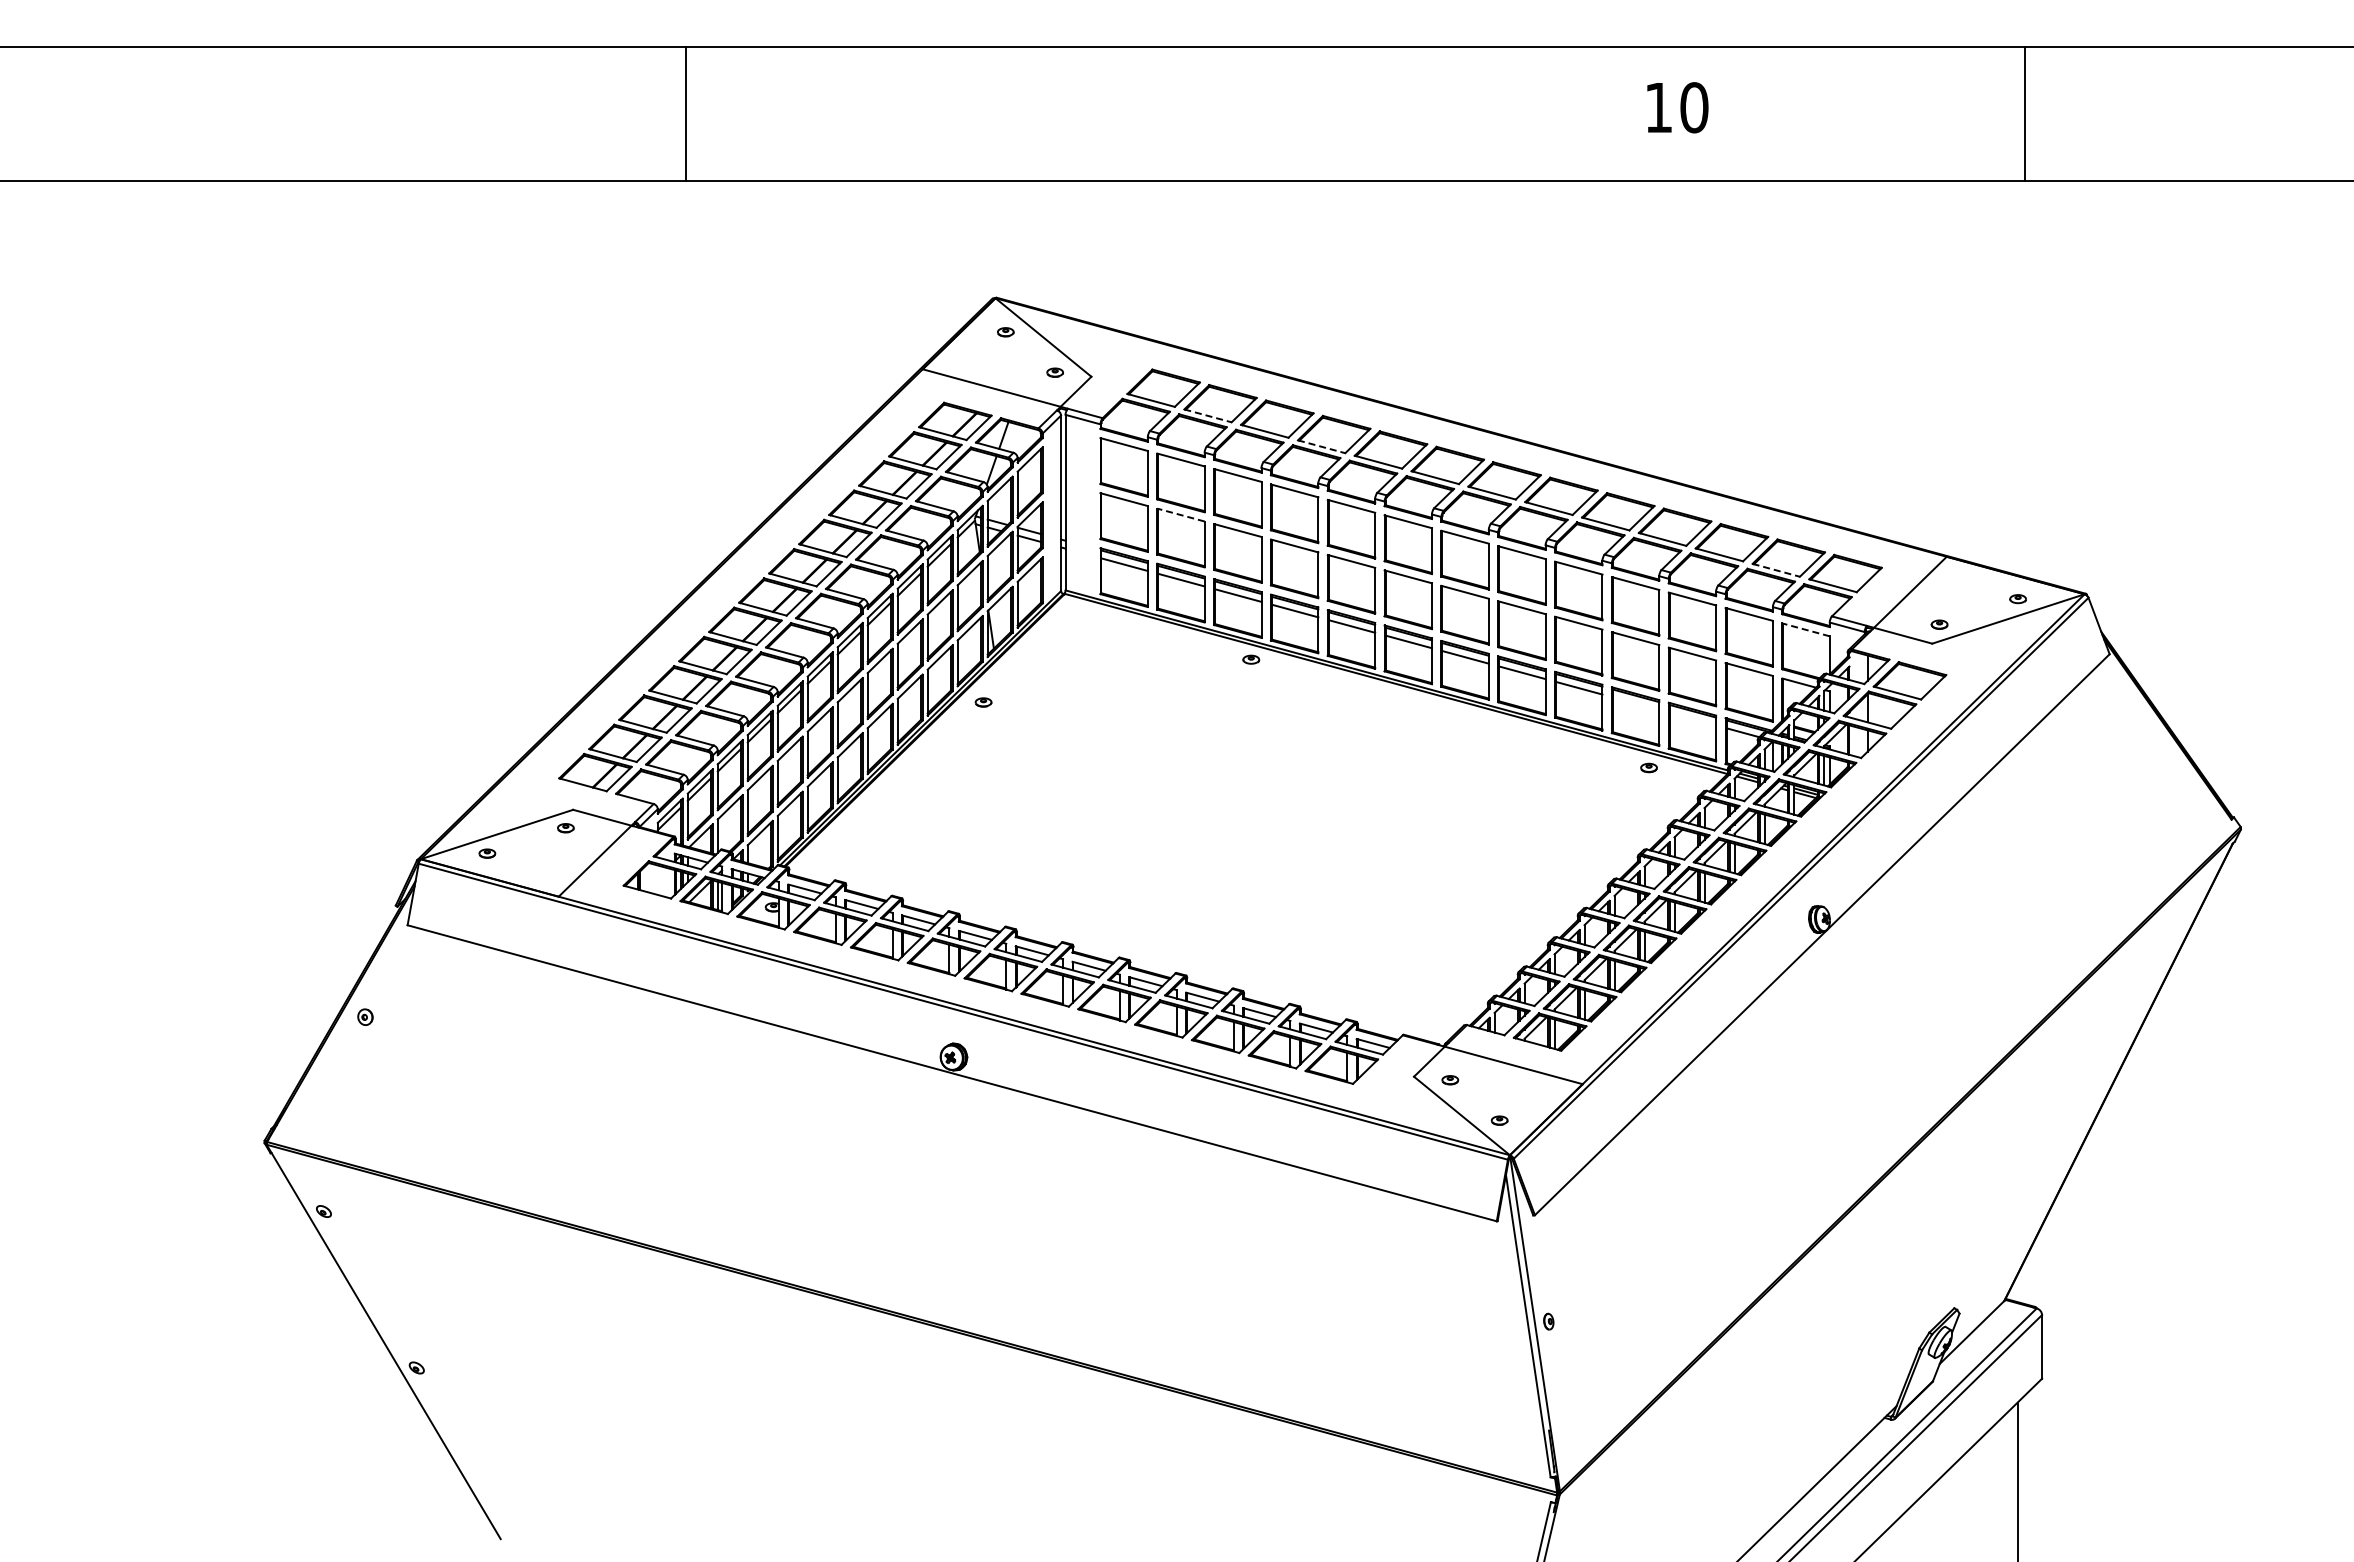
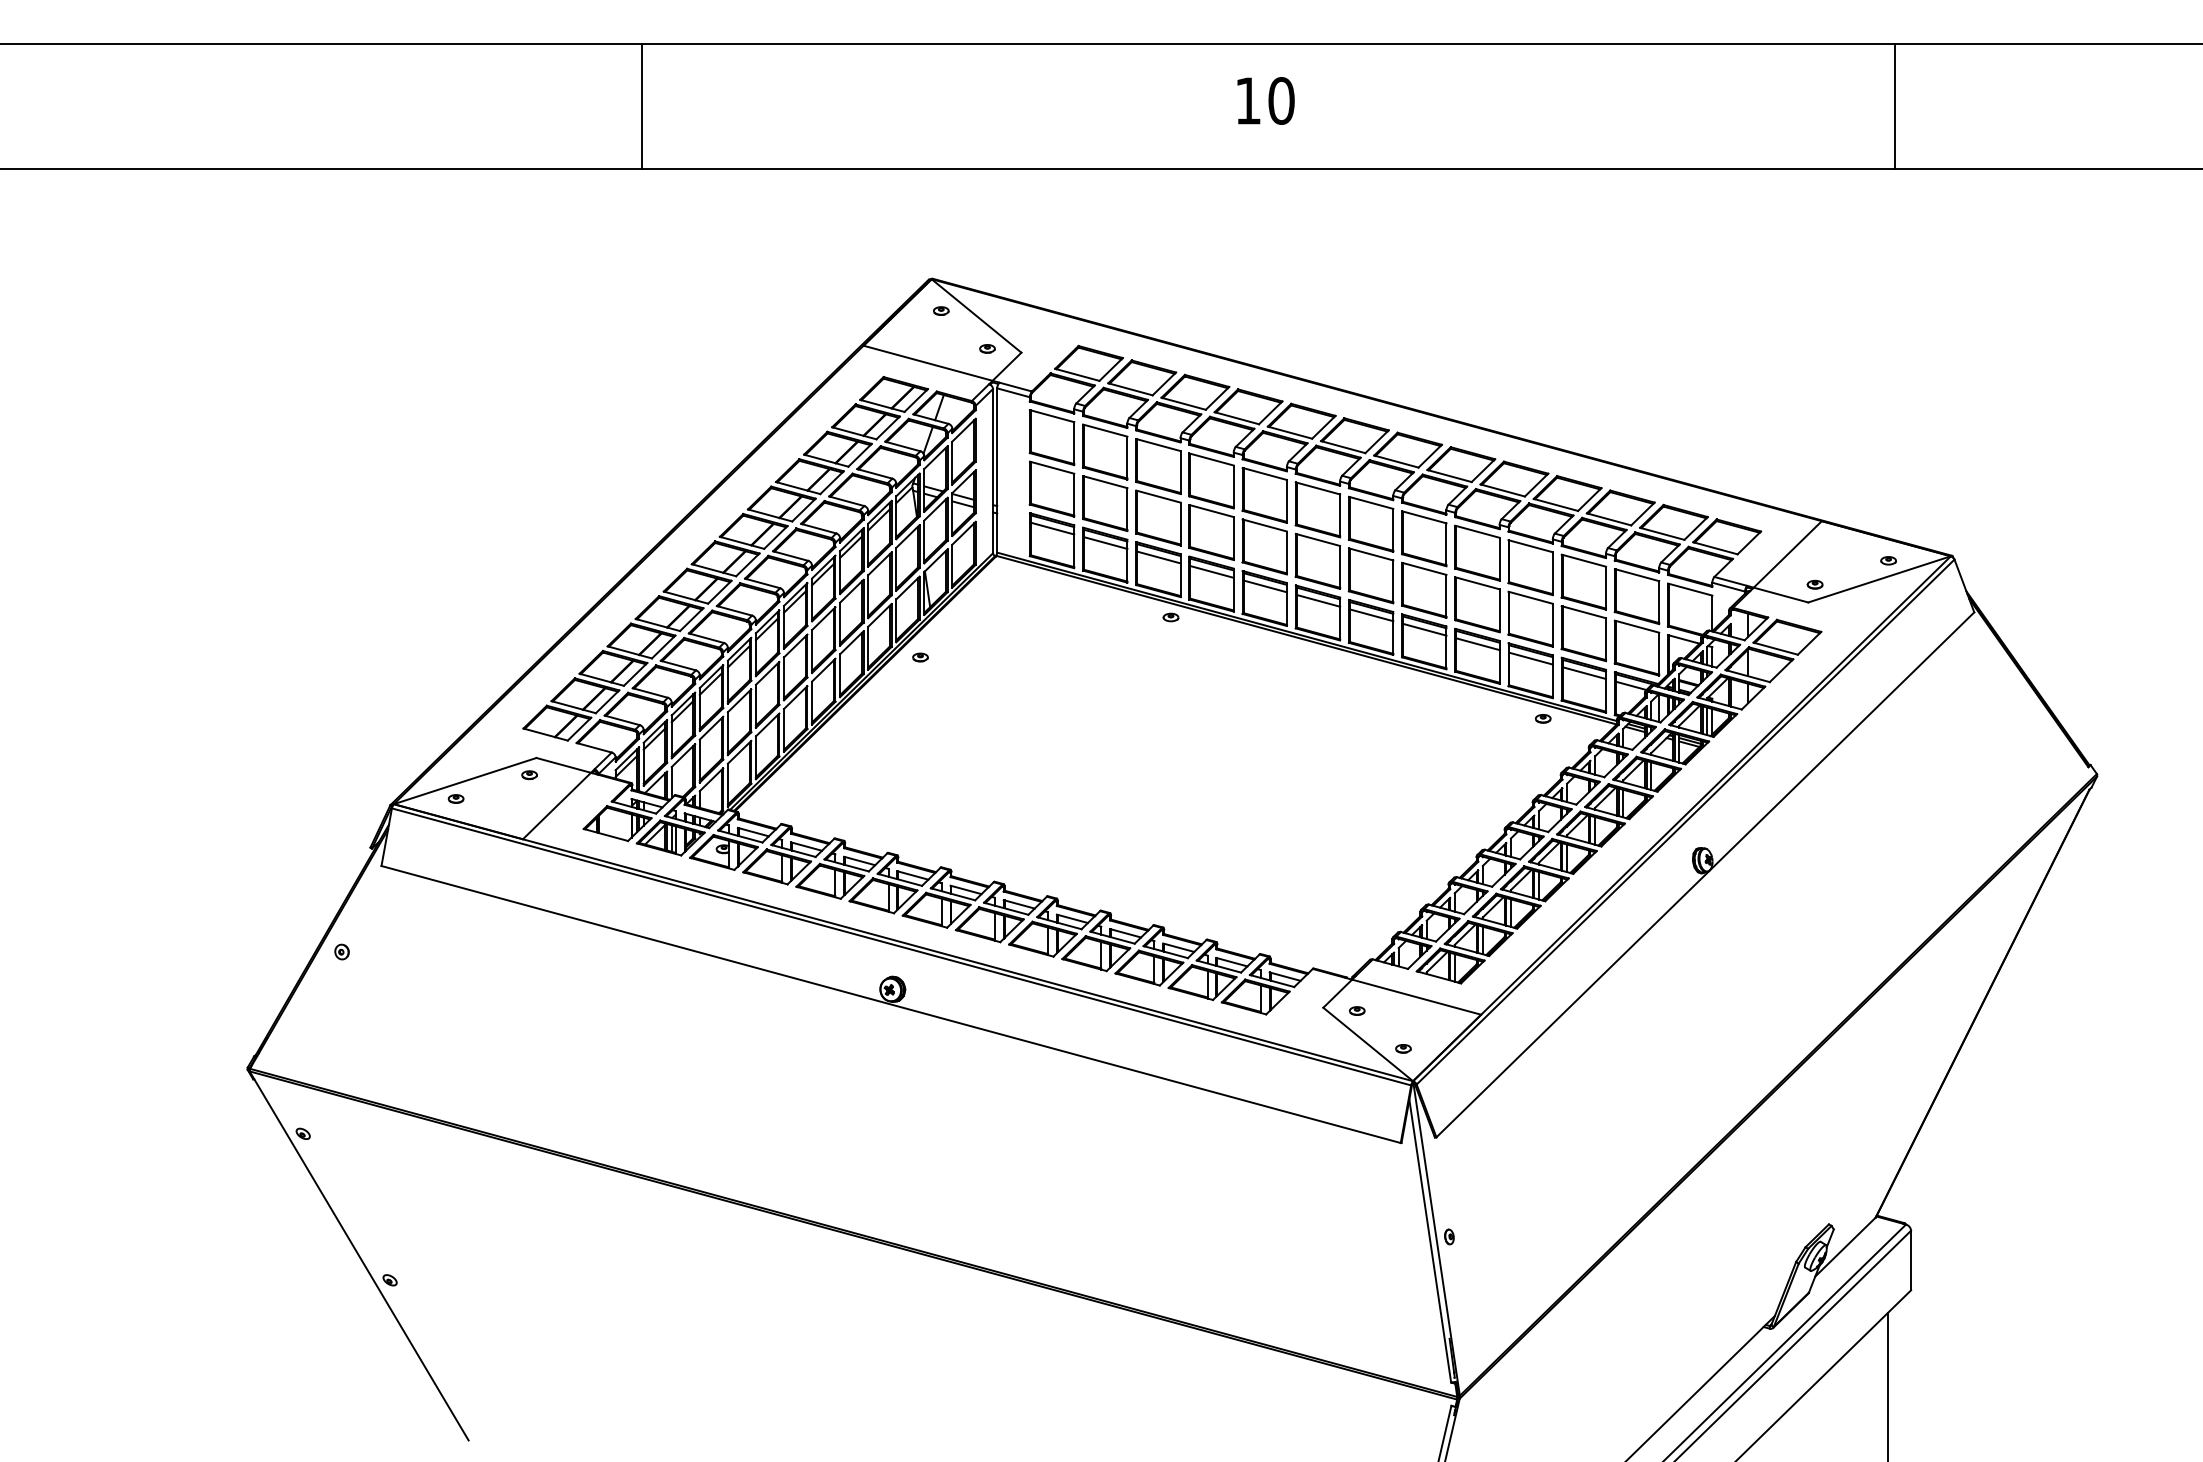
text: (1677, 107) -> (1265, 100), moved
line: (1207, 415) -> (1130, 388), dashed -> solid
line: (1321, 446) -> (1236, 417), dashed -> solid
line: (1181, 515) -> (1105, 482), dashed -> solid
line: (1776, 570) -> (1662, 534), dashed -> solid
line: (1806, 629) -> (1690, 589), dashed -> solid
line: (1635, 703) -> (1530, 658), added
line: (1692, 718) -> (1583, 672), added

